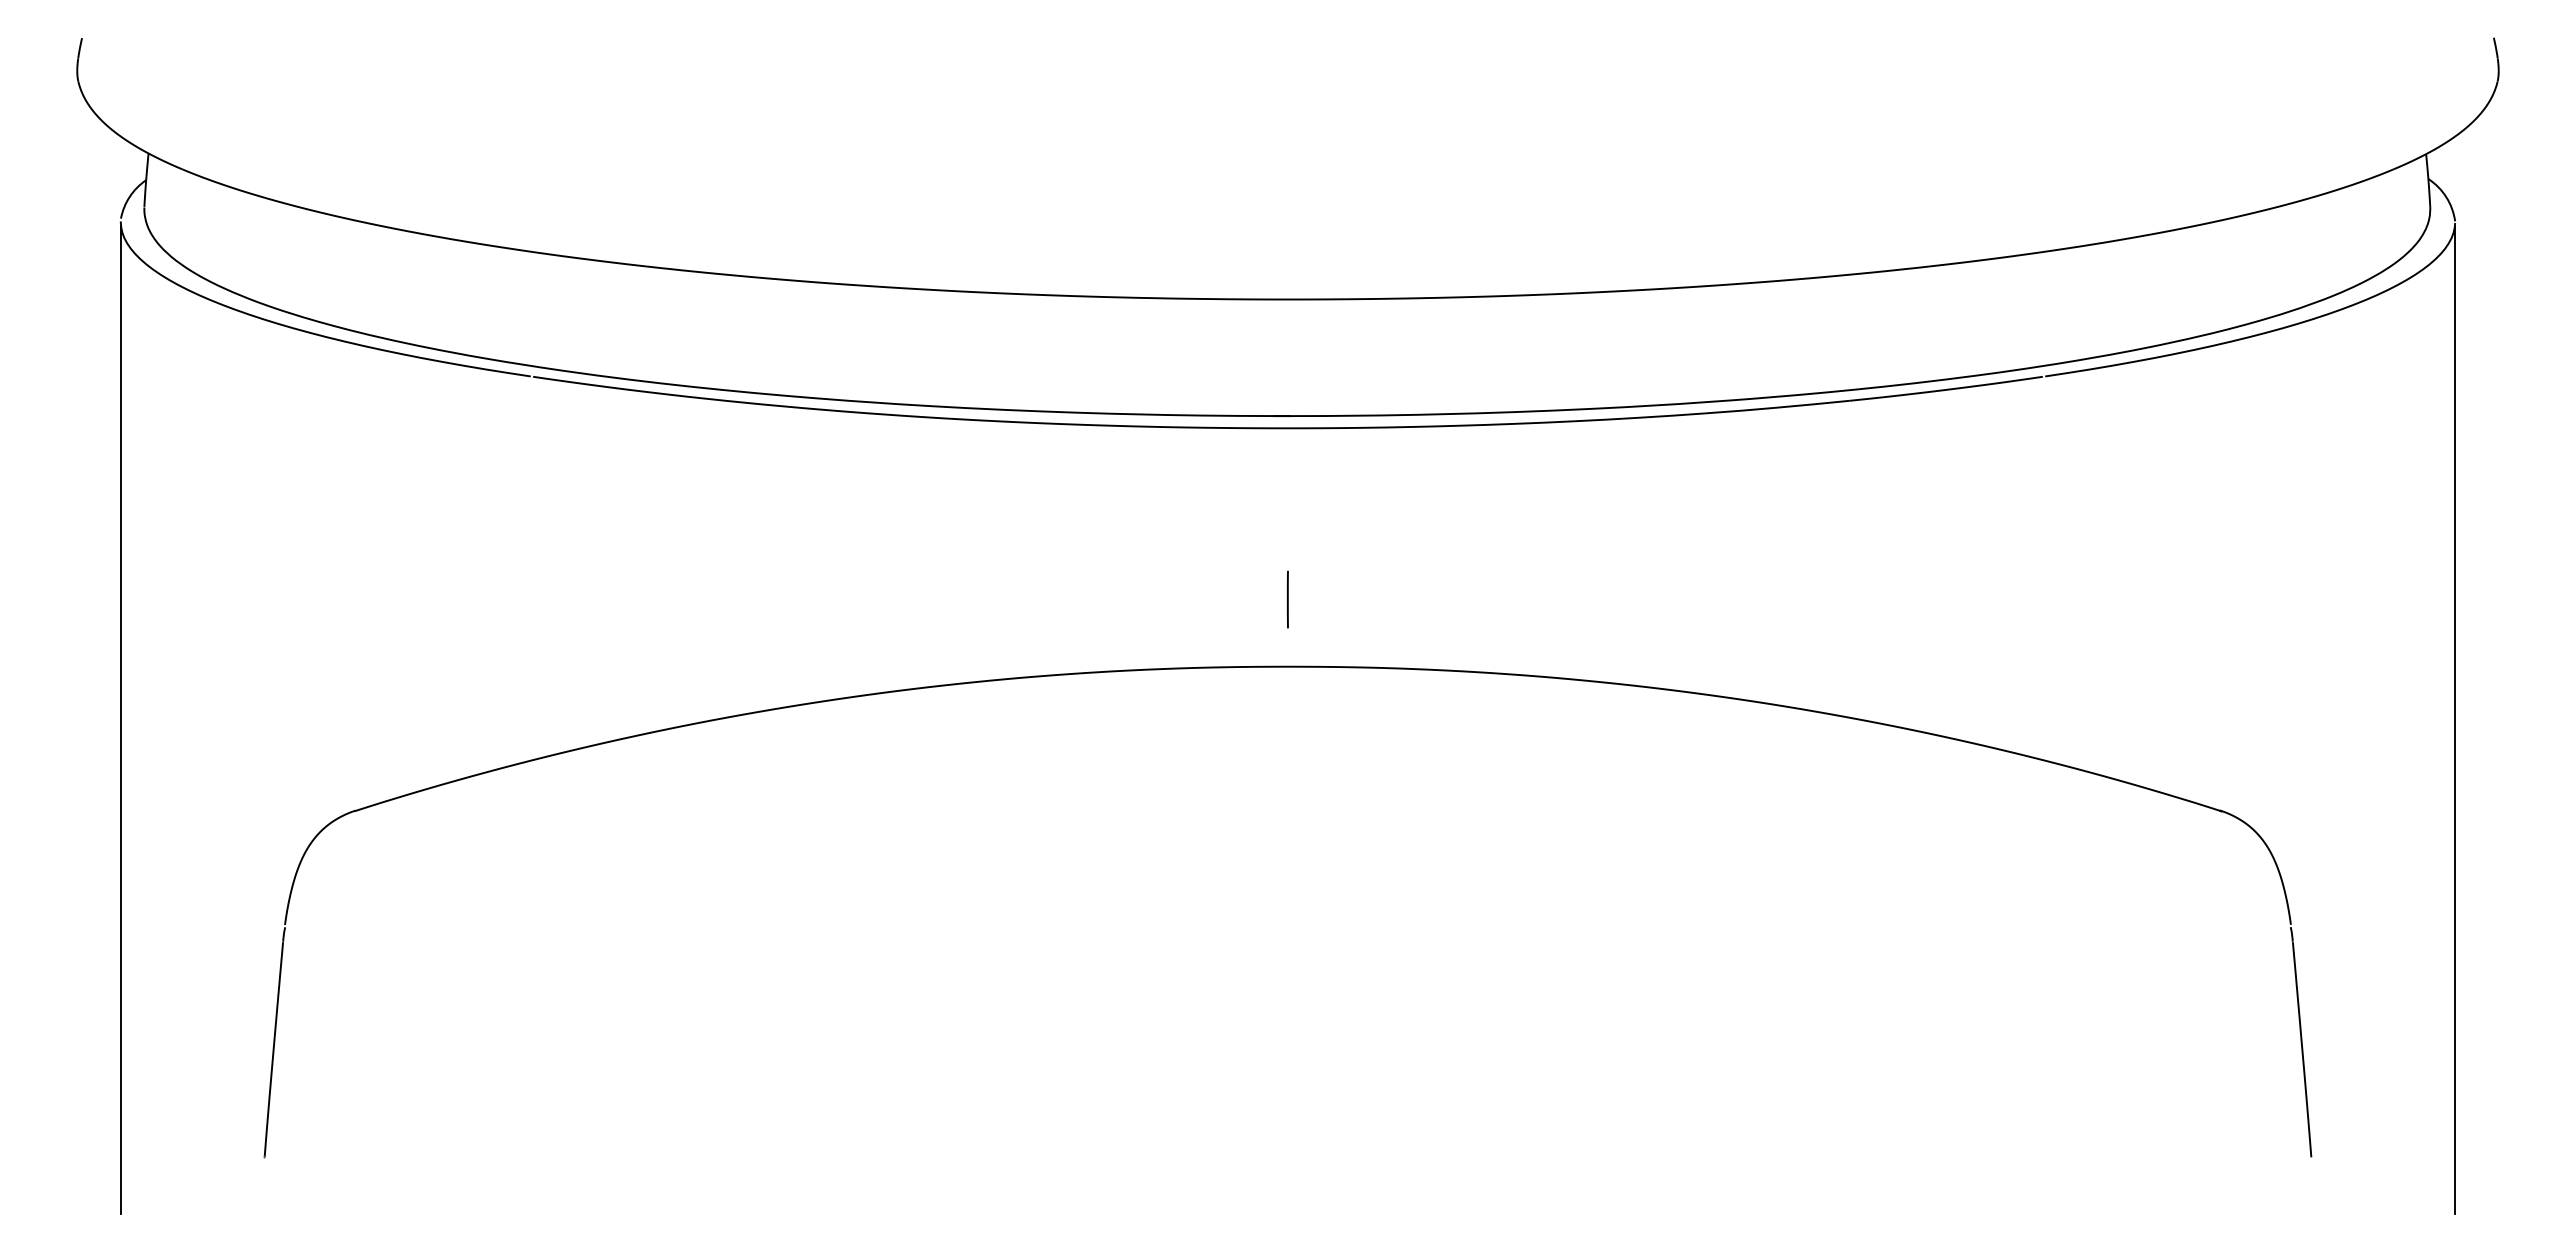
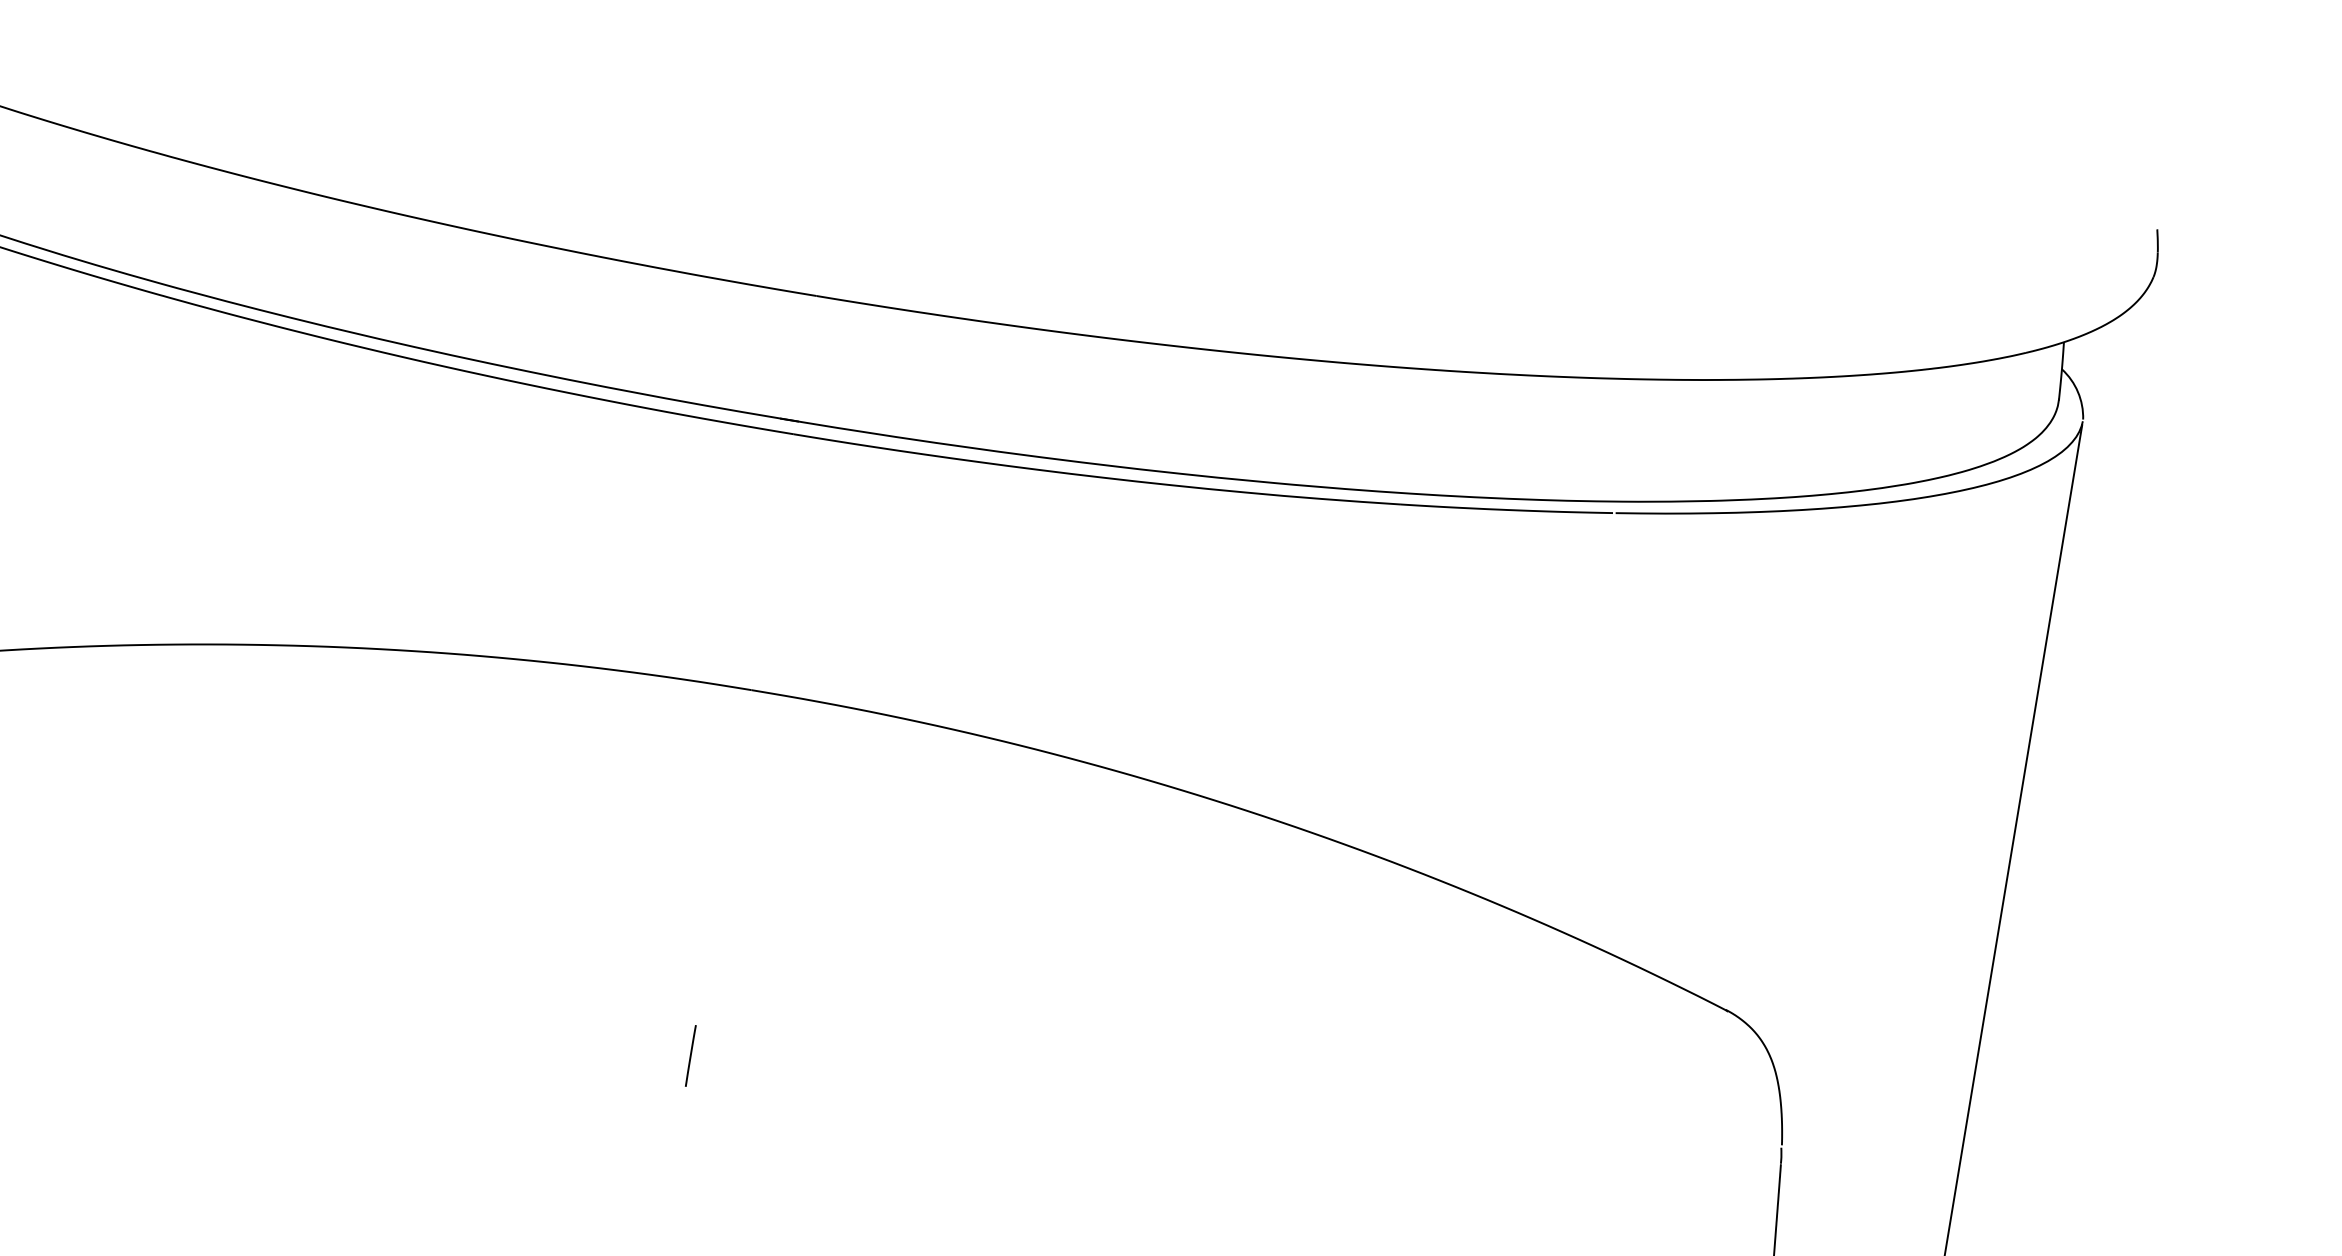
line: (1287, 599) -> (690, 1055), moved

